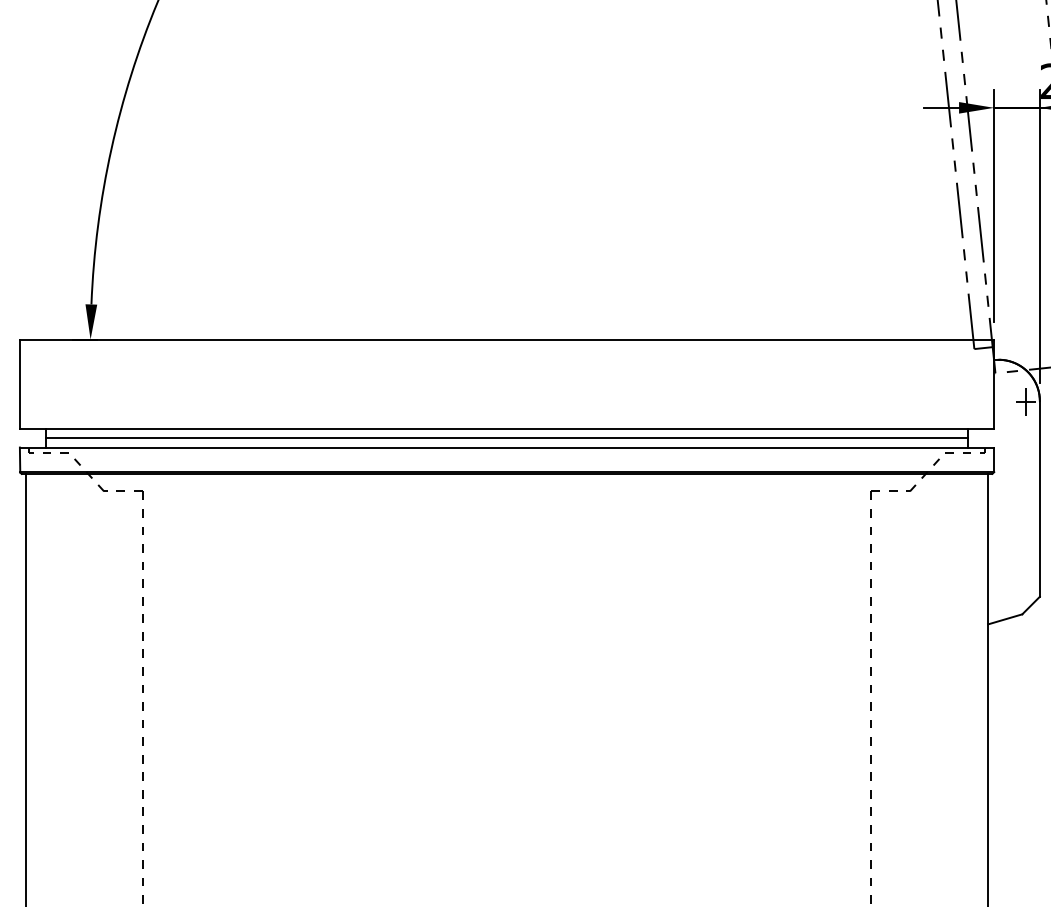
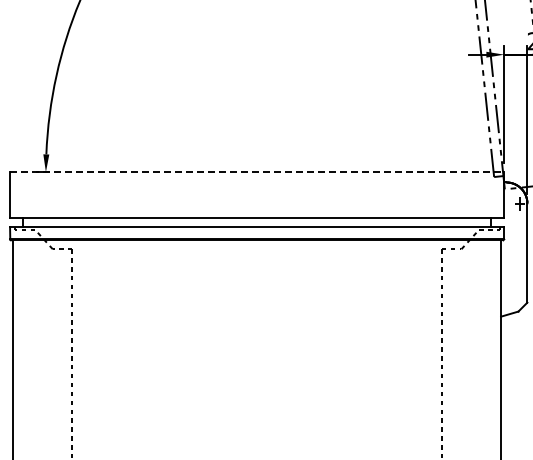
line: (507, 340) -> (257, 172), solid -> dashed
line: (505, 438) -> (256, 222), removed

